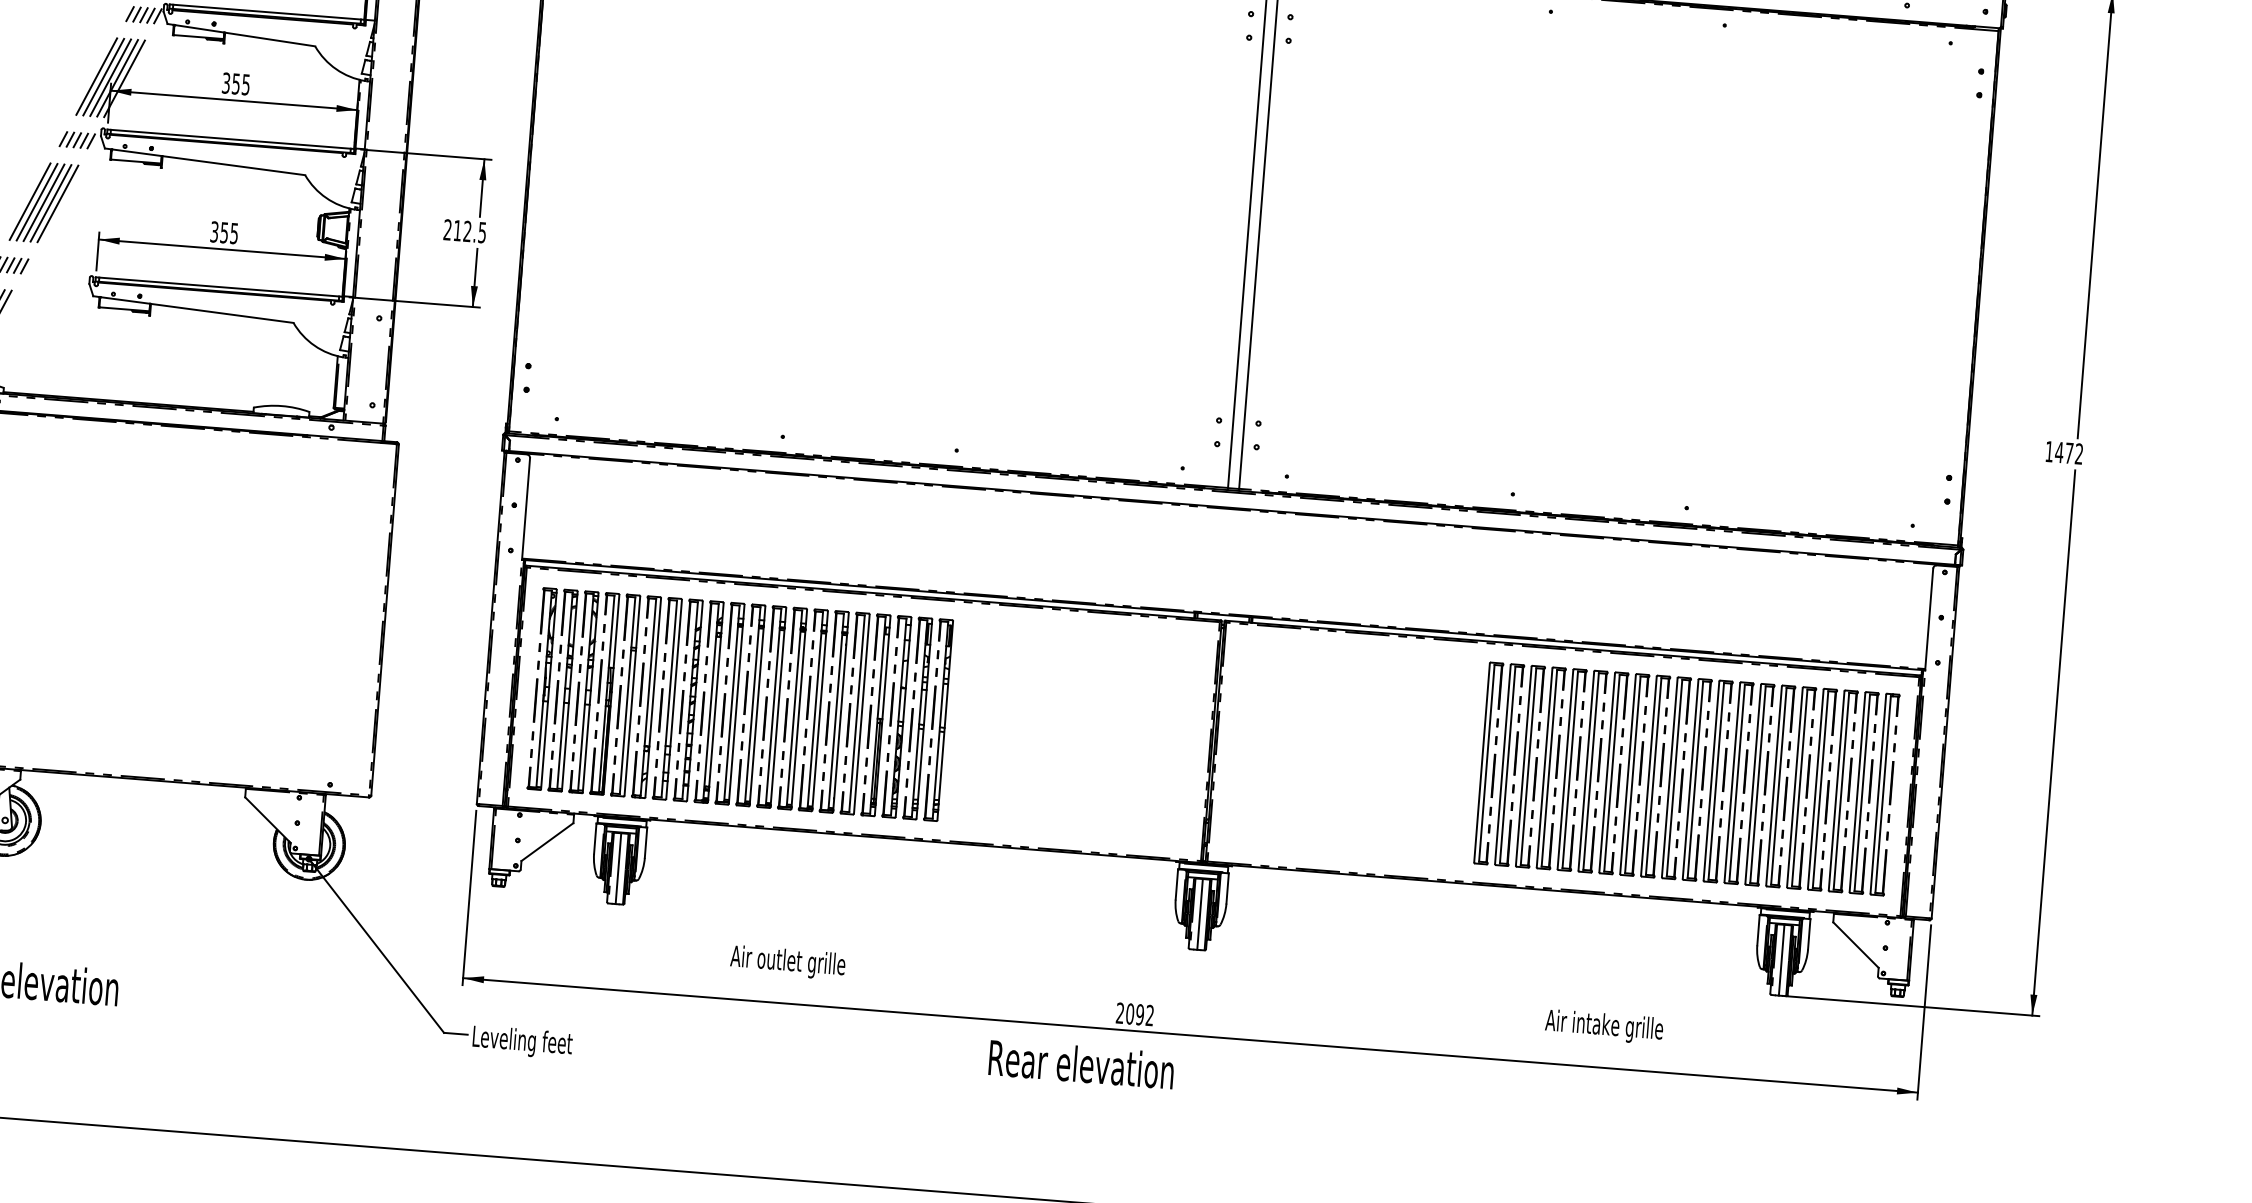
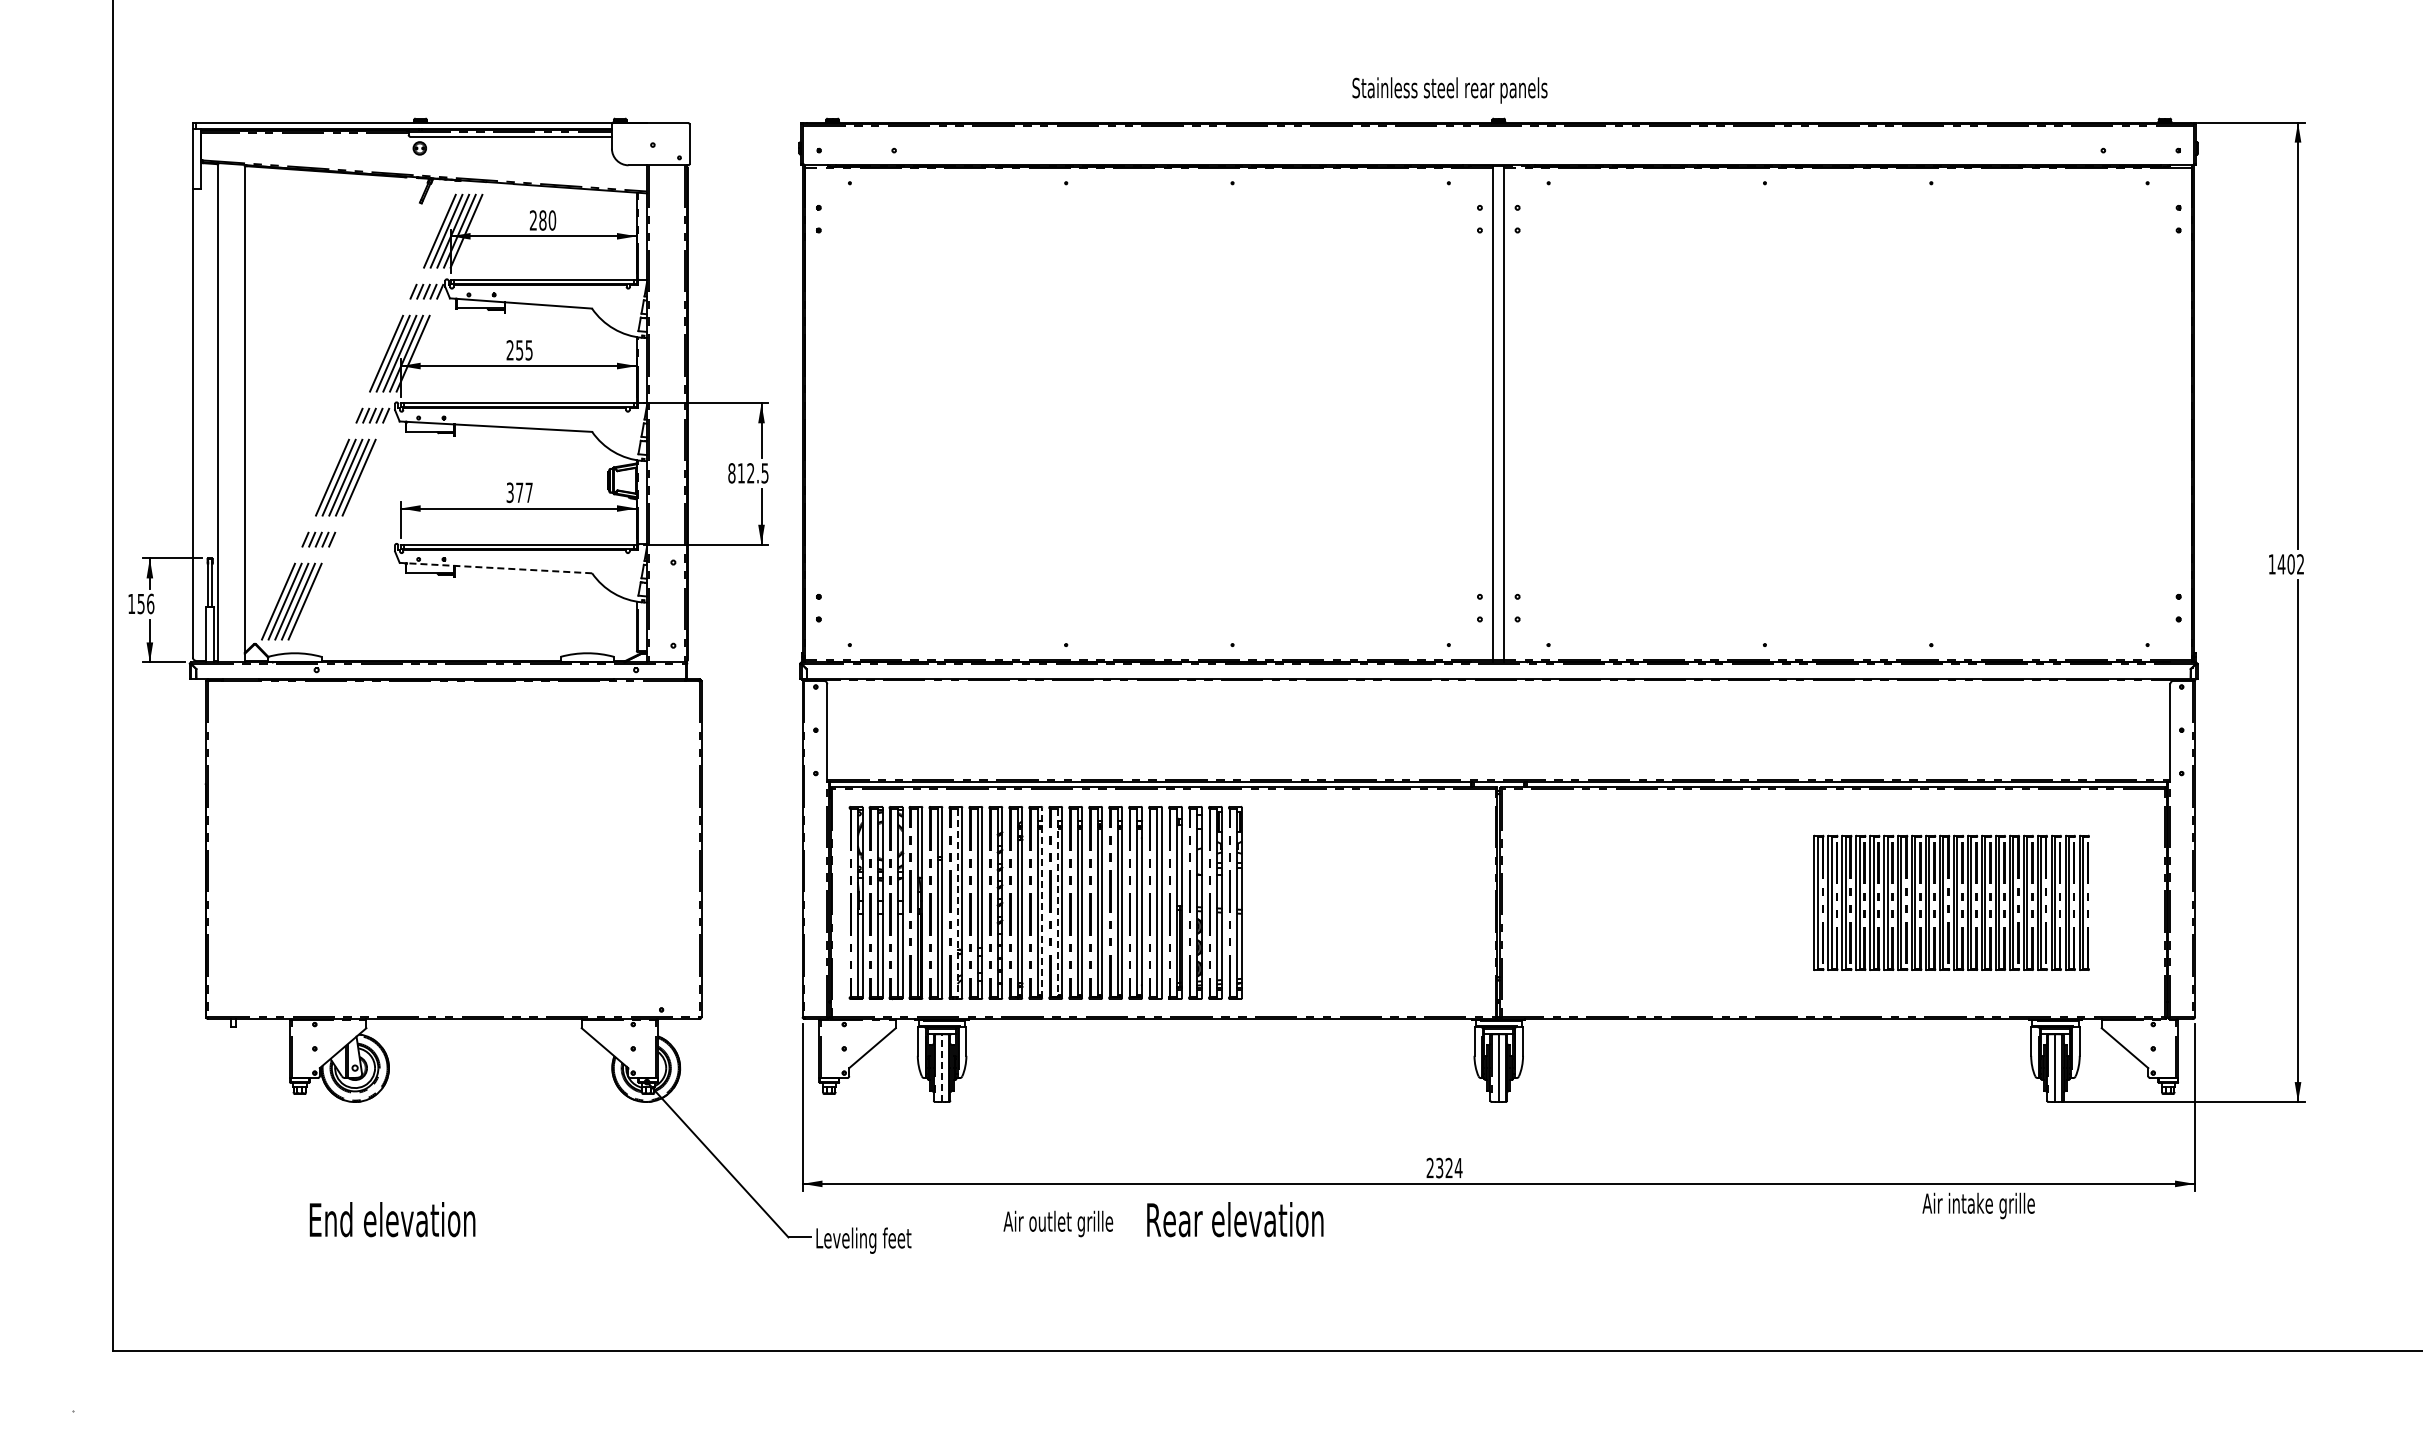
text: (225, 83) -> (509, 350), 355 -> 255
text: (447, 230) -> (731, 473), 212.5 -> 812.5
text: (229, 232) -> (524, 492), 355 -> 377
line: (192, 309) -> (495, 568), solid -> dashed
text: (2068, 453) -> (2290, 564), 1472 -> 1402
line: (648, 697) -> (957, 903), solid -> dashed
line: (736, 703) -> (1042, 902), solid -> dashed
line: (752, 706) -> (1057, 903), solid -> dashed
part: (1686, 778) -> (1951, 902), size x0.7
line: (618, 869) -> (942, 1068), solid -> dashed
text: (788, 962) -> (1058, 1223), moved
text: (1140, 1014) -> (1449, 1167), 2092 -> 2324
text: (1604, 1026) -> (1978, 1205), moved
text: (1081, 1064) -> (1235, 1219), moved

